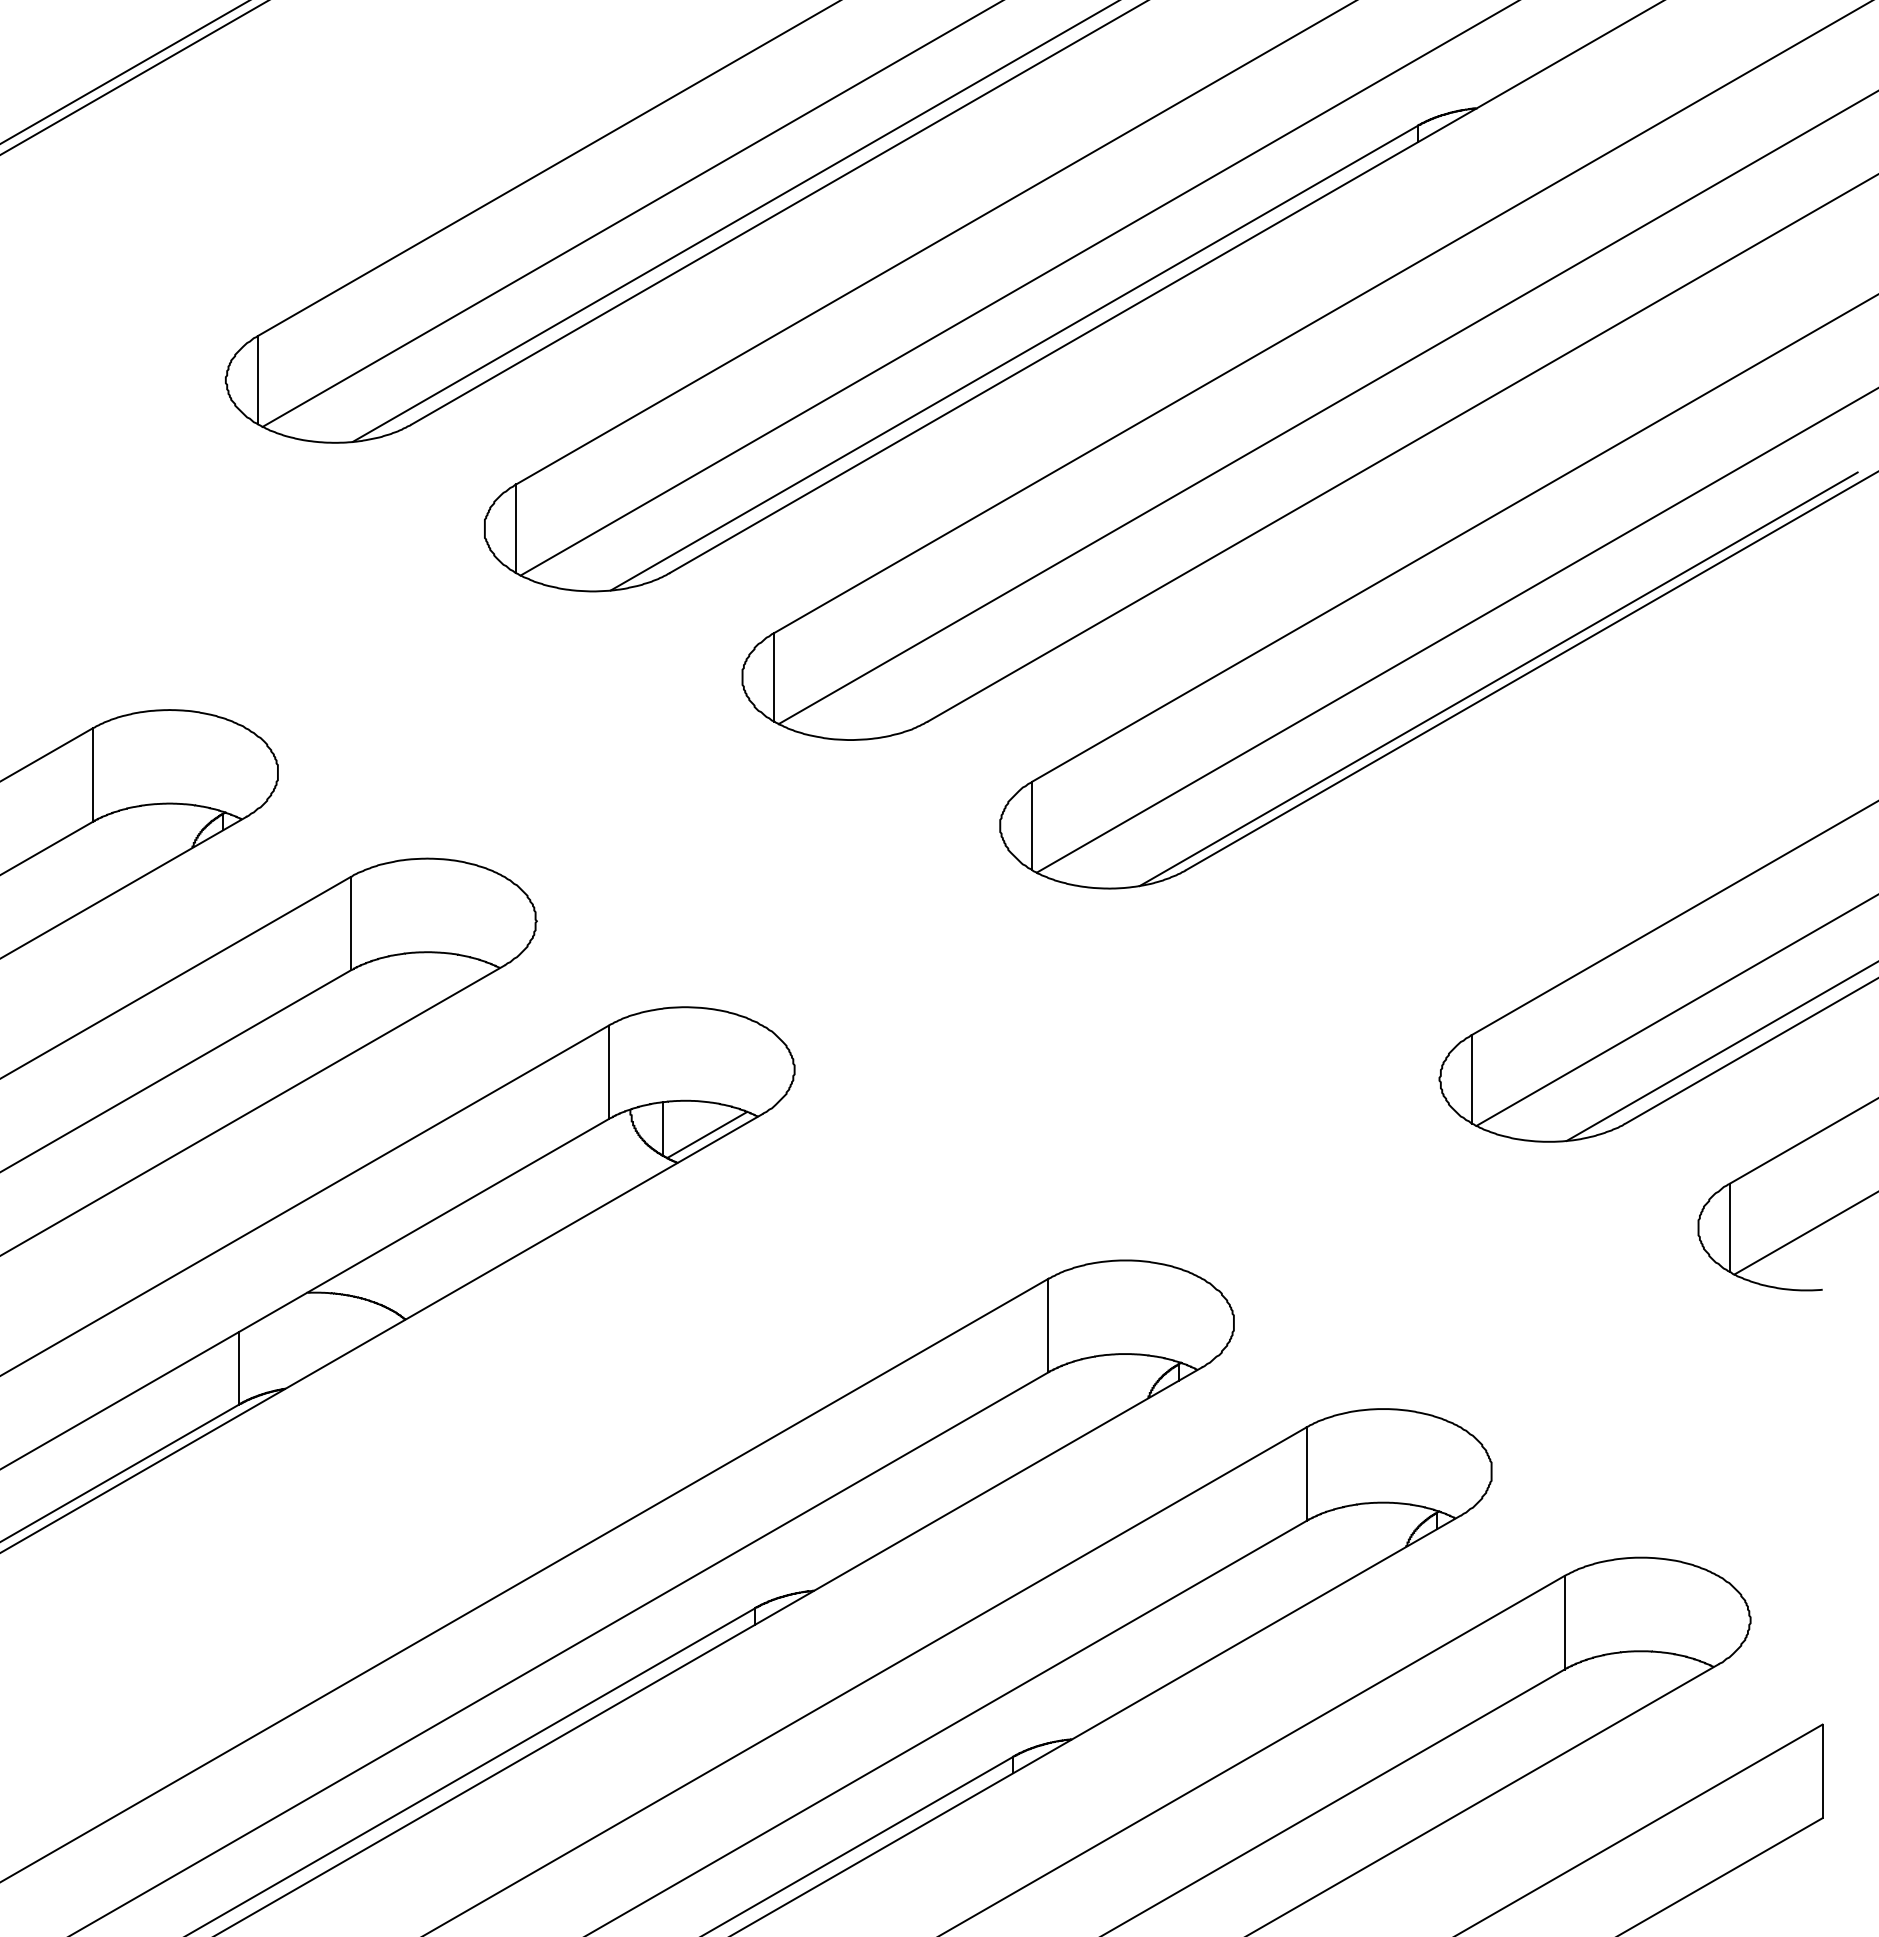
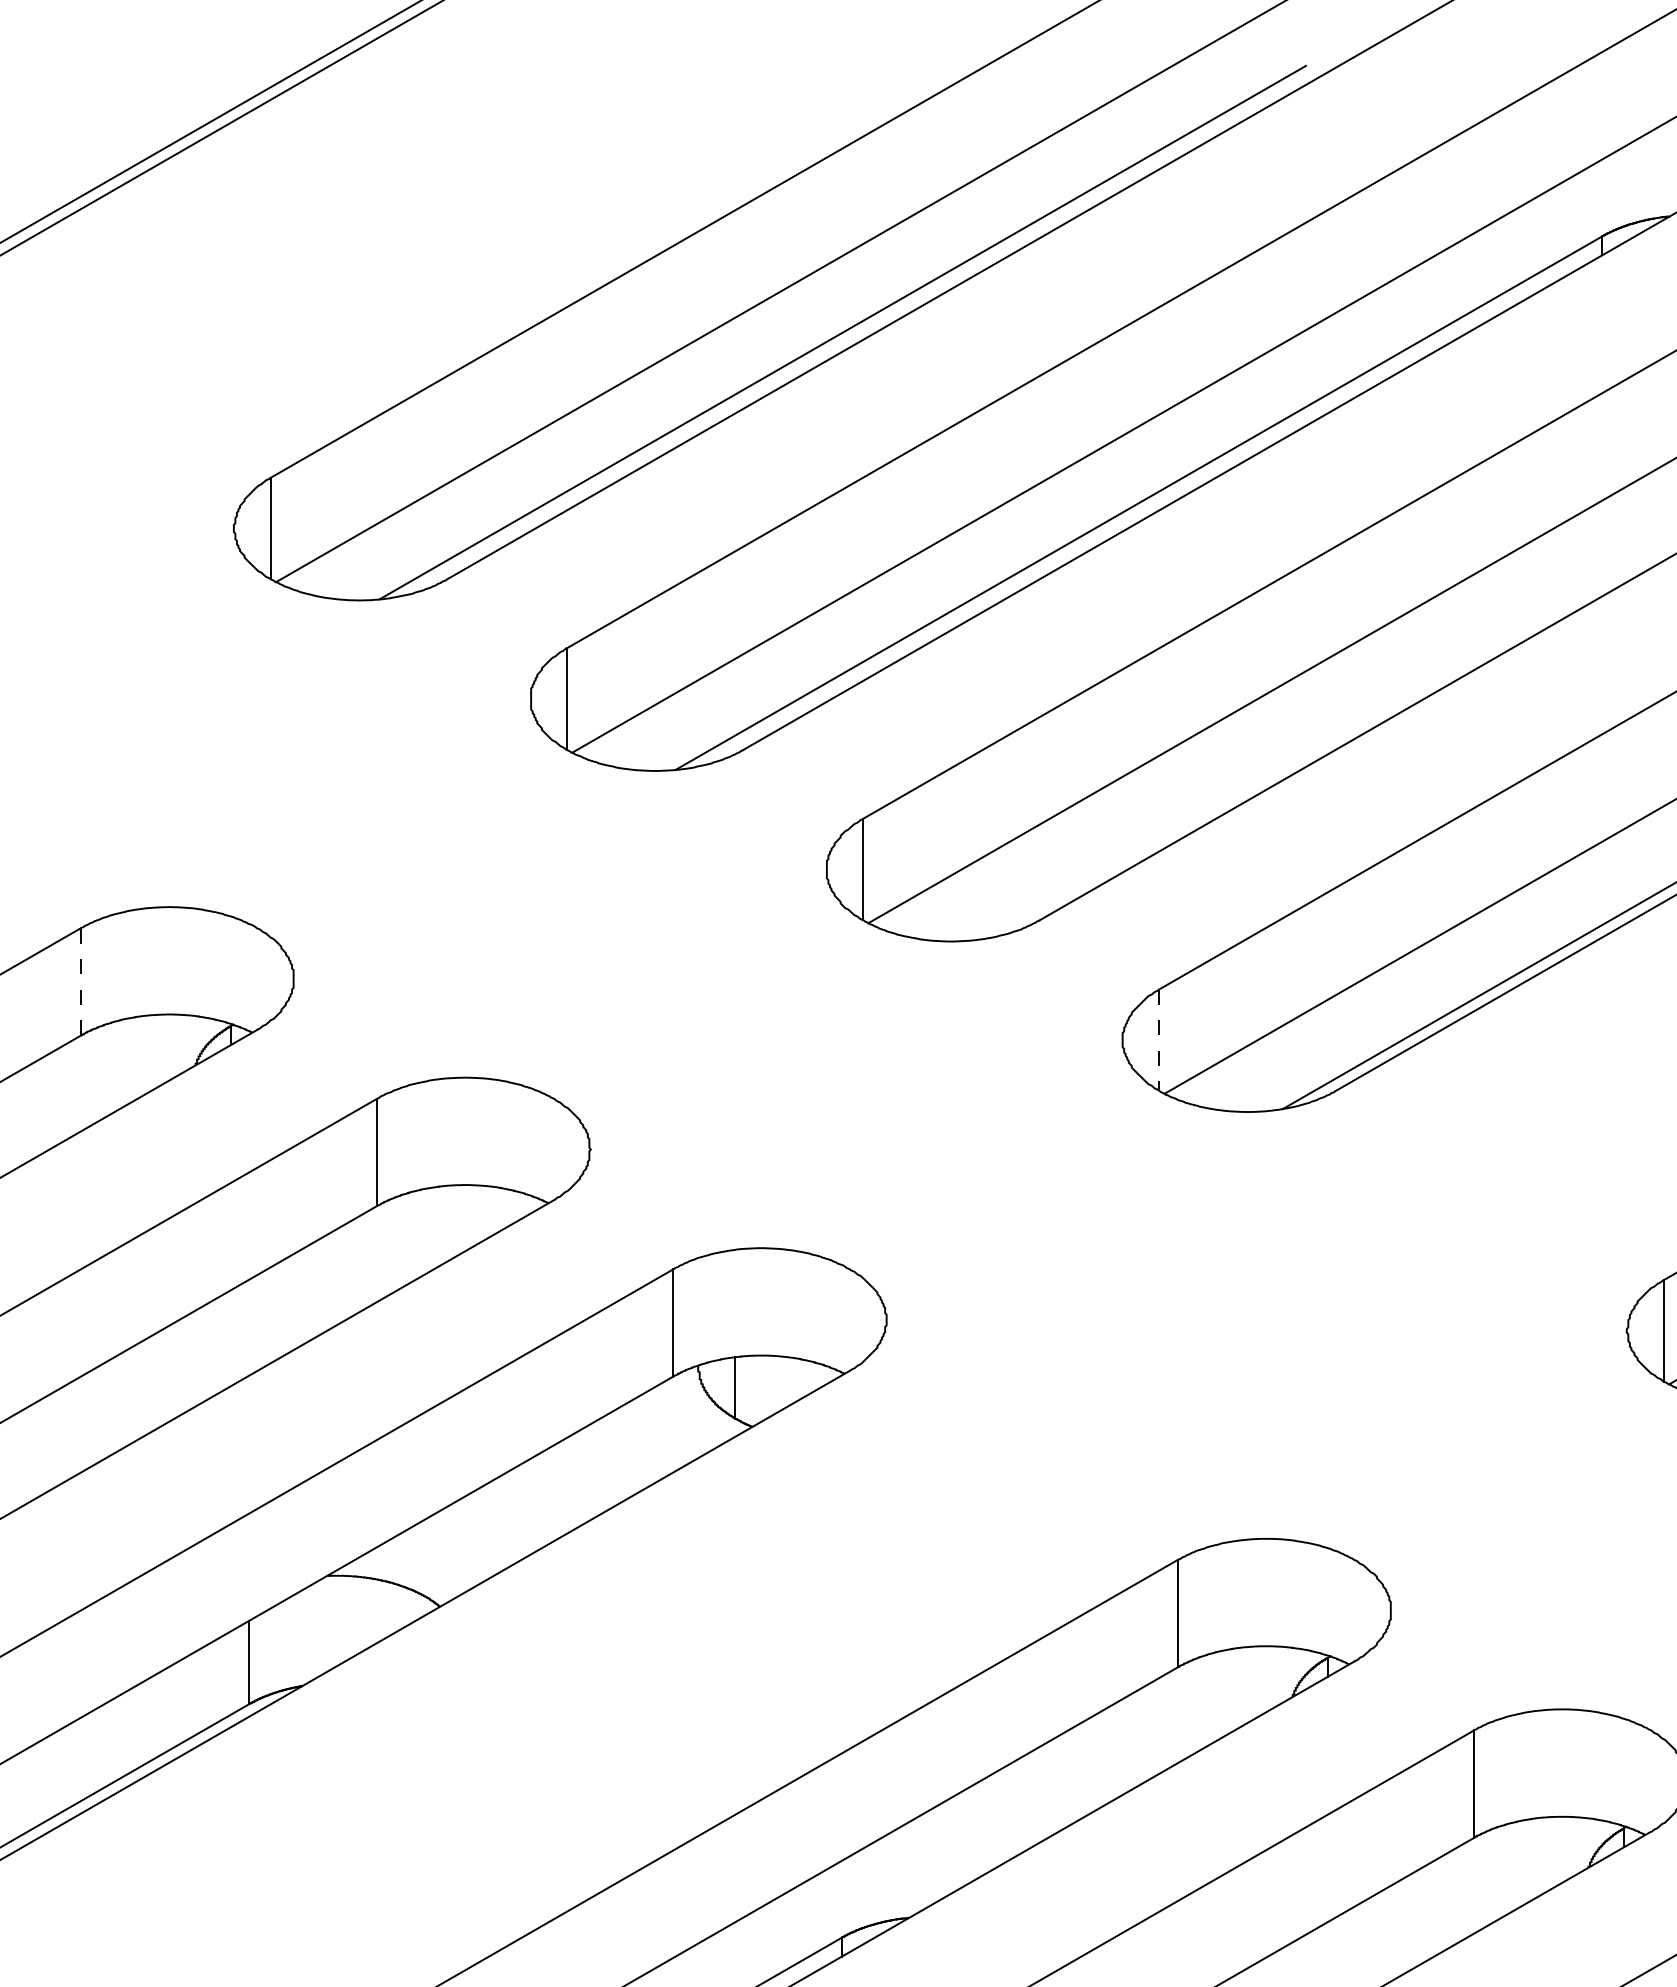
line: (92, 775) -> (80, 982), solid -> dashed
line: (1032, 826) -> (1159, 1040), solid -> dashed
line: (707, 1134) -> (786, 1394), removed

